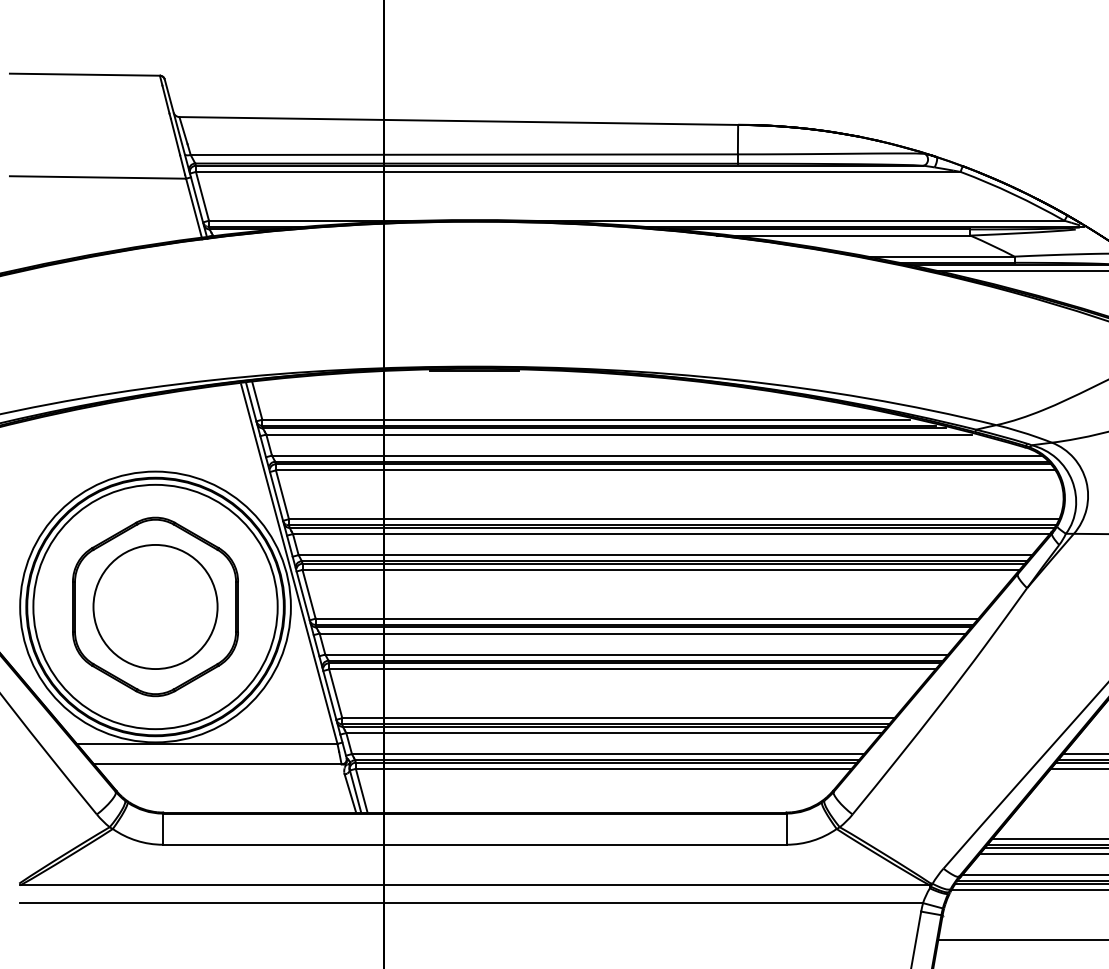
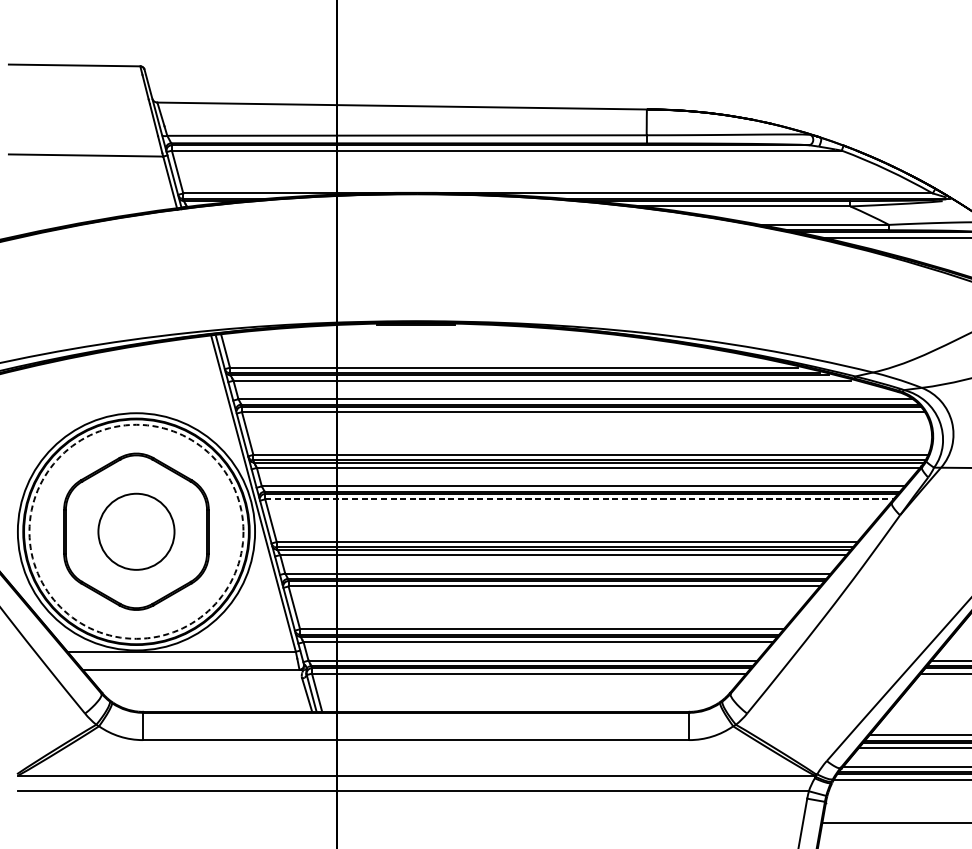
line: (661, 569) -> (579, 498), solid -> dashed
circle: (155, 606) -> (136, 531), size x0.7
circle: (155, 606) -> (136, 531), solid -> dashed

